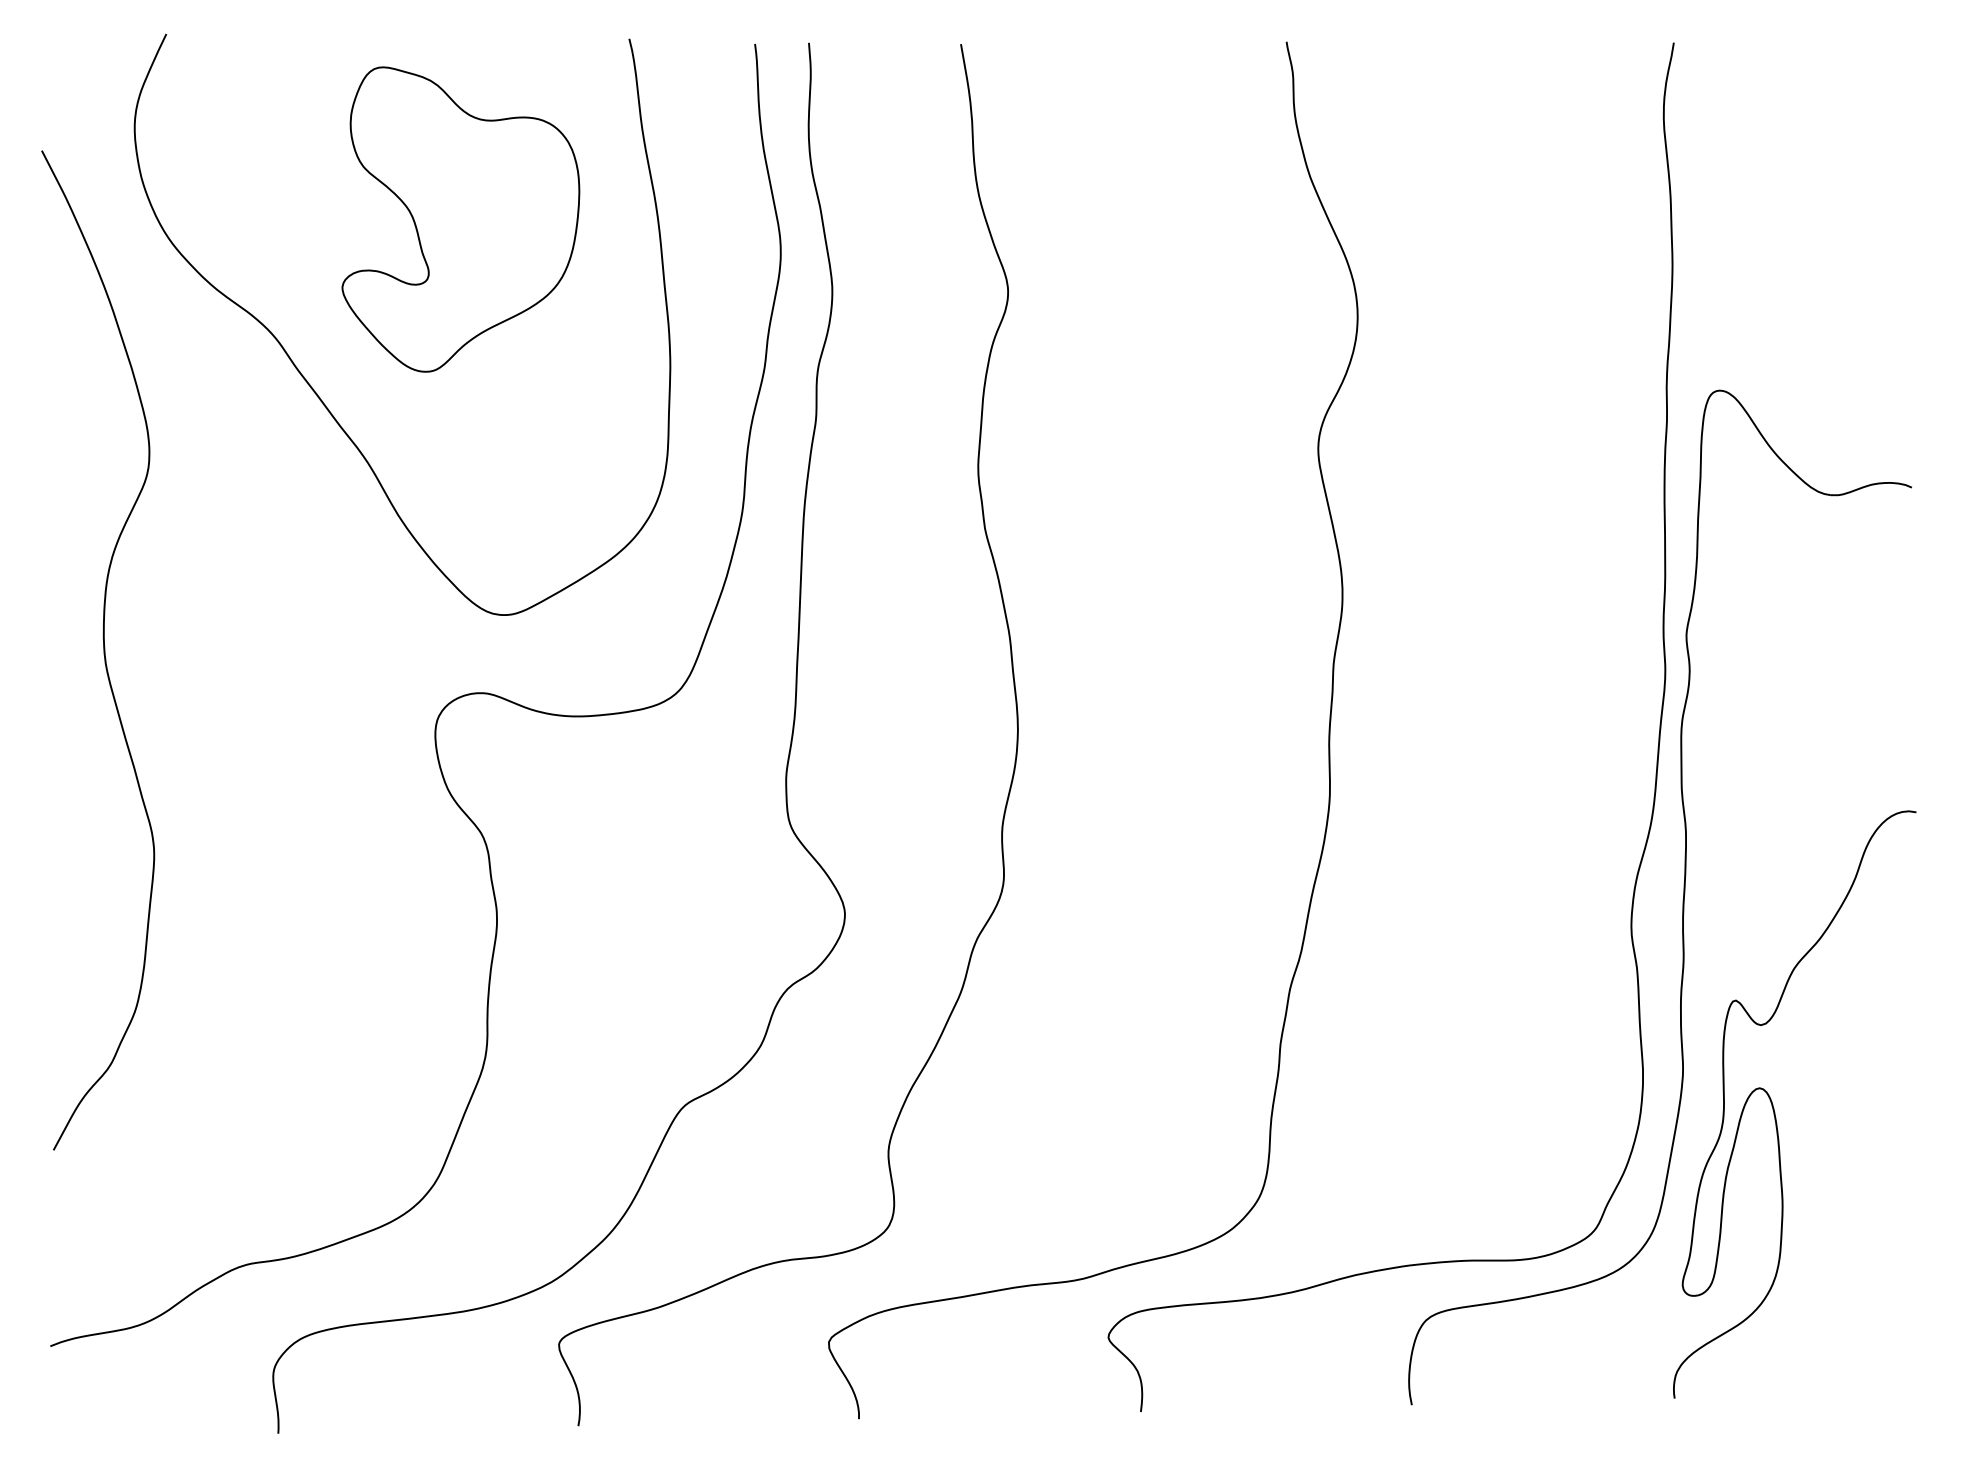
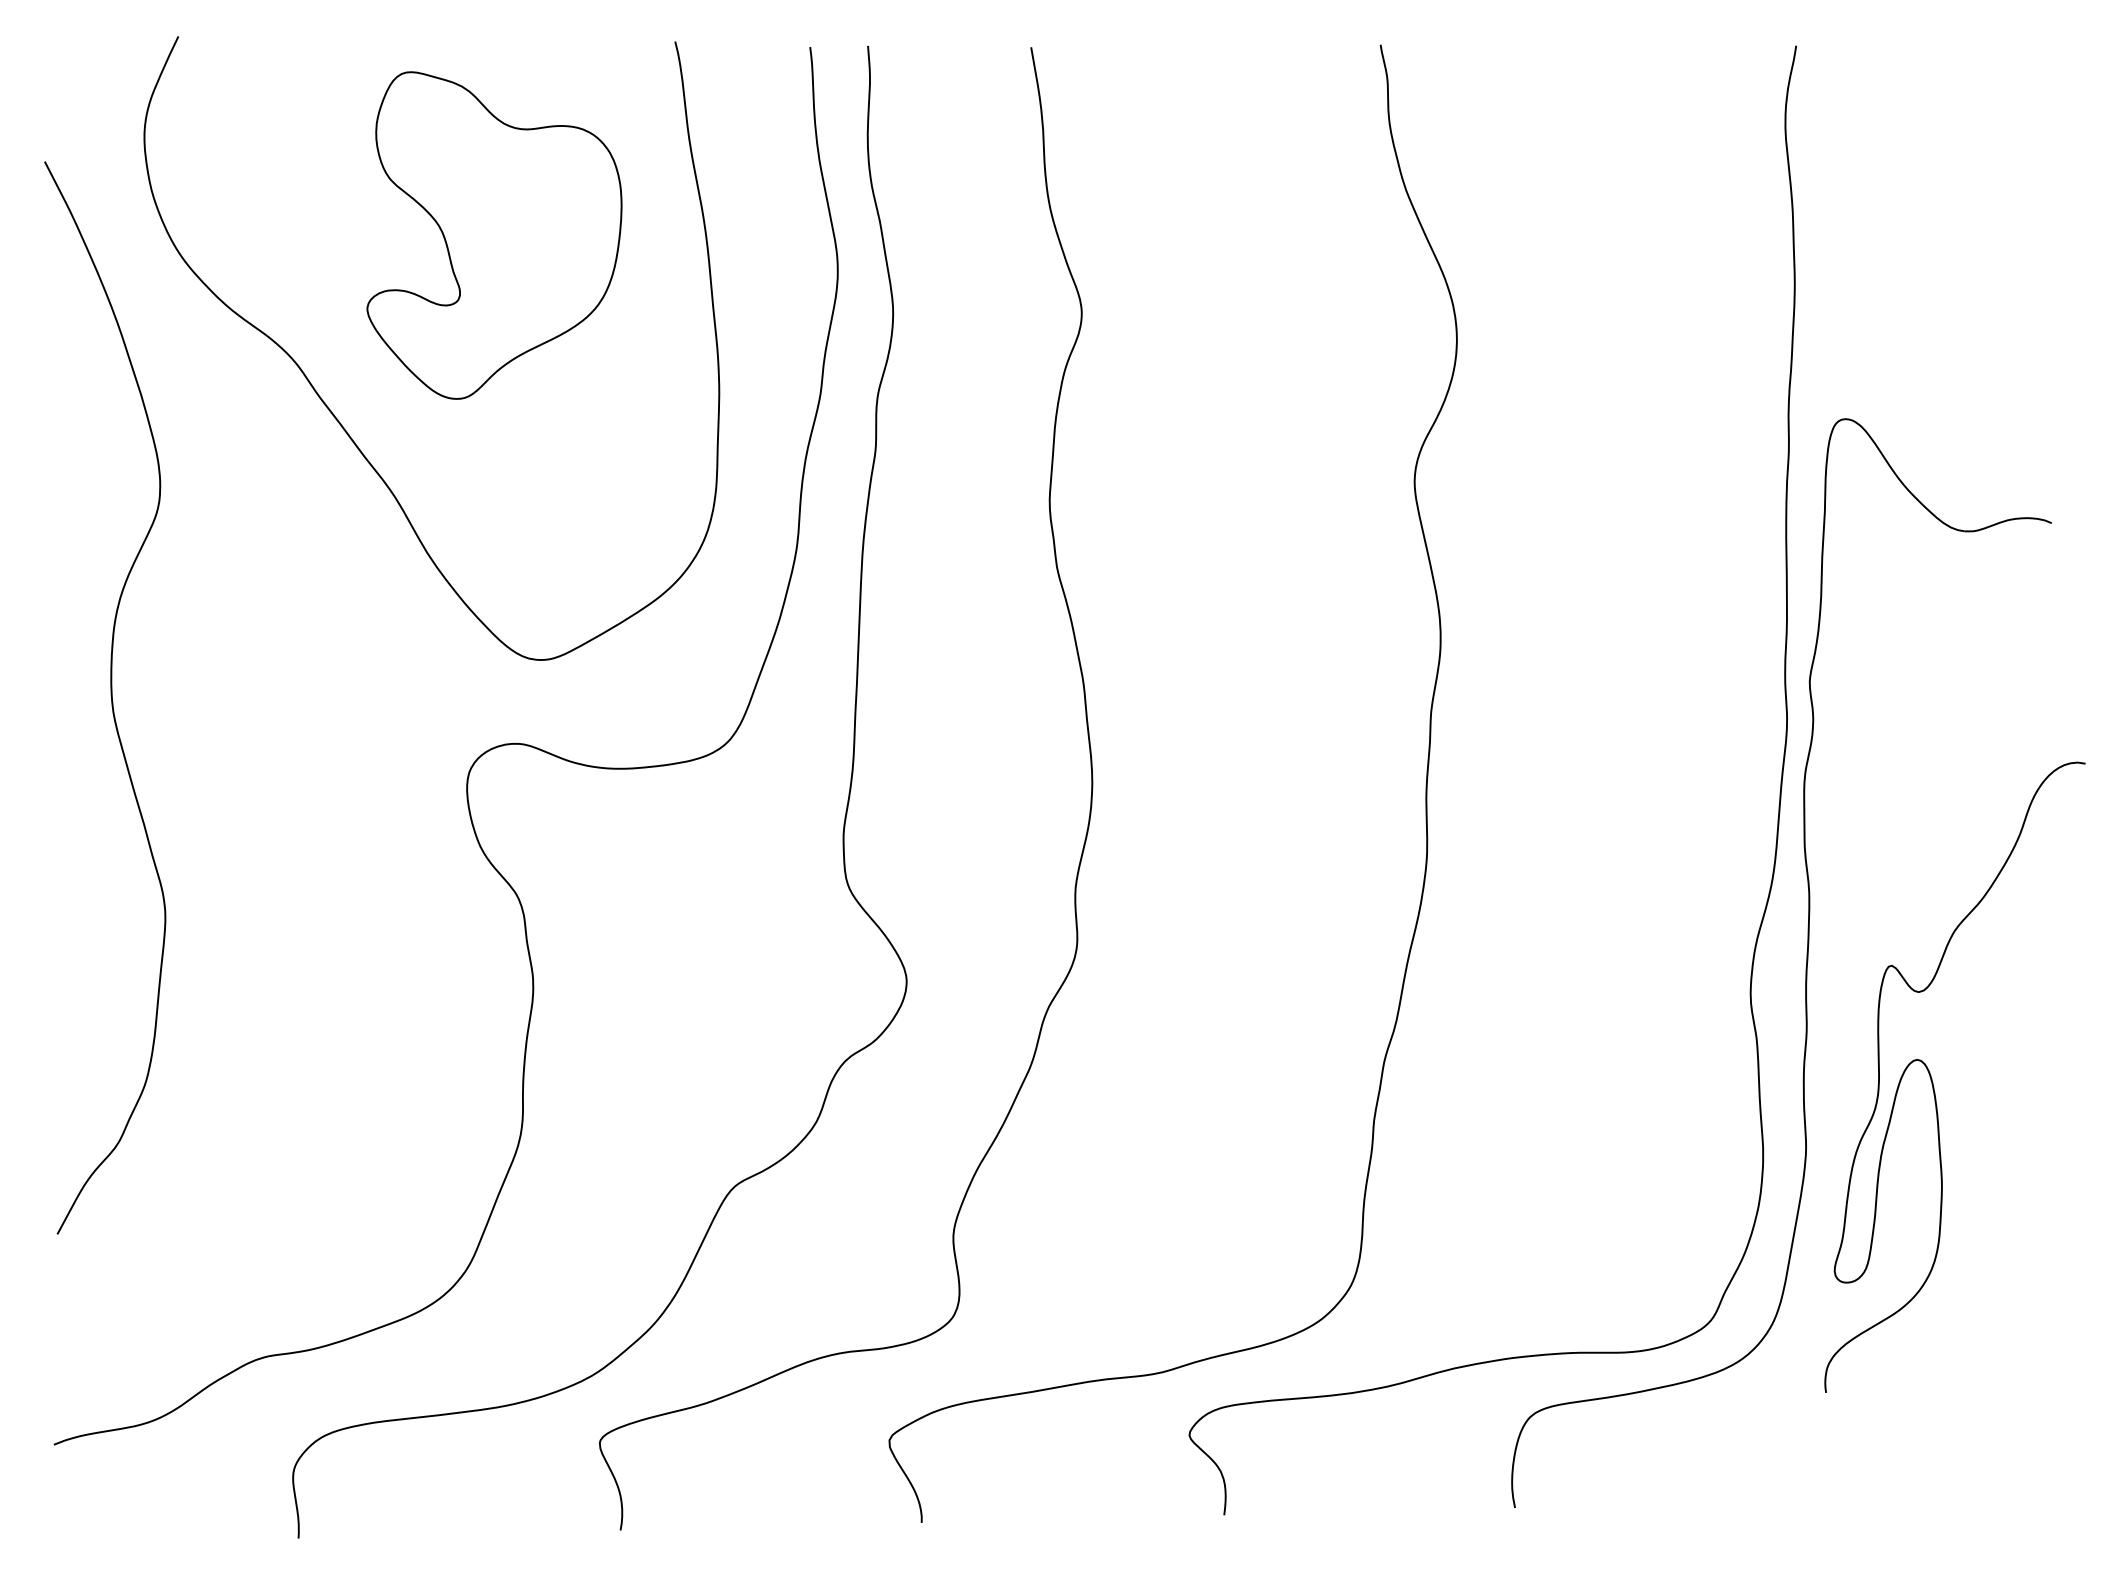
curve: (1774, 1109) -> (1933, 1082), moved

